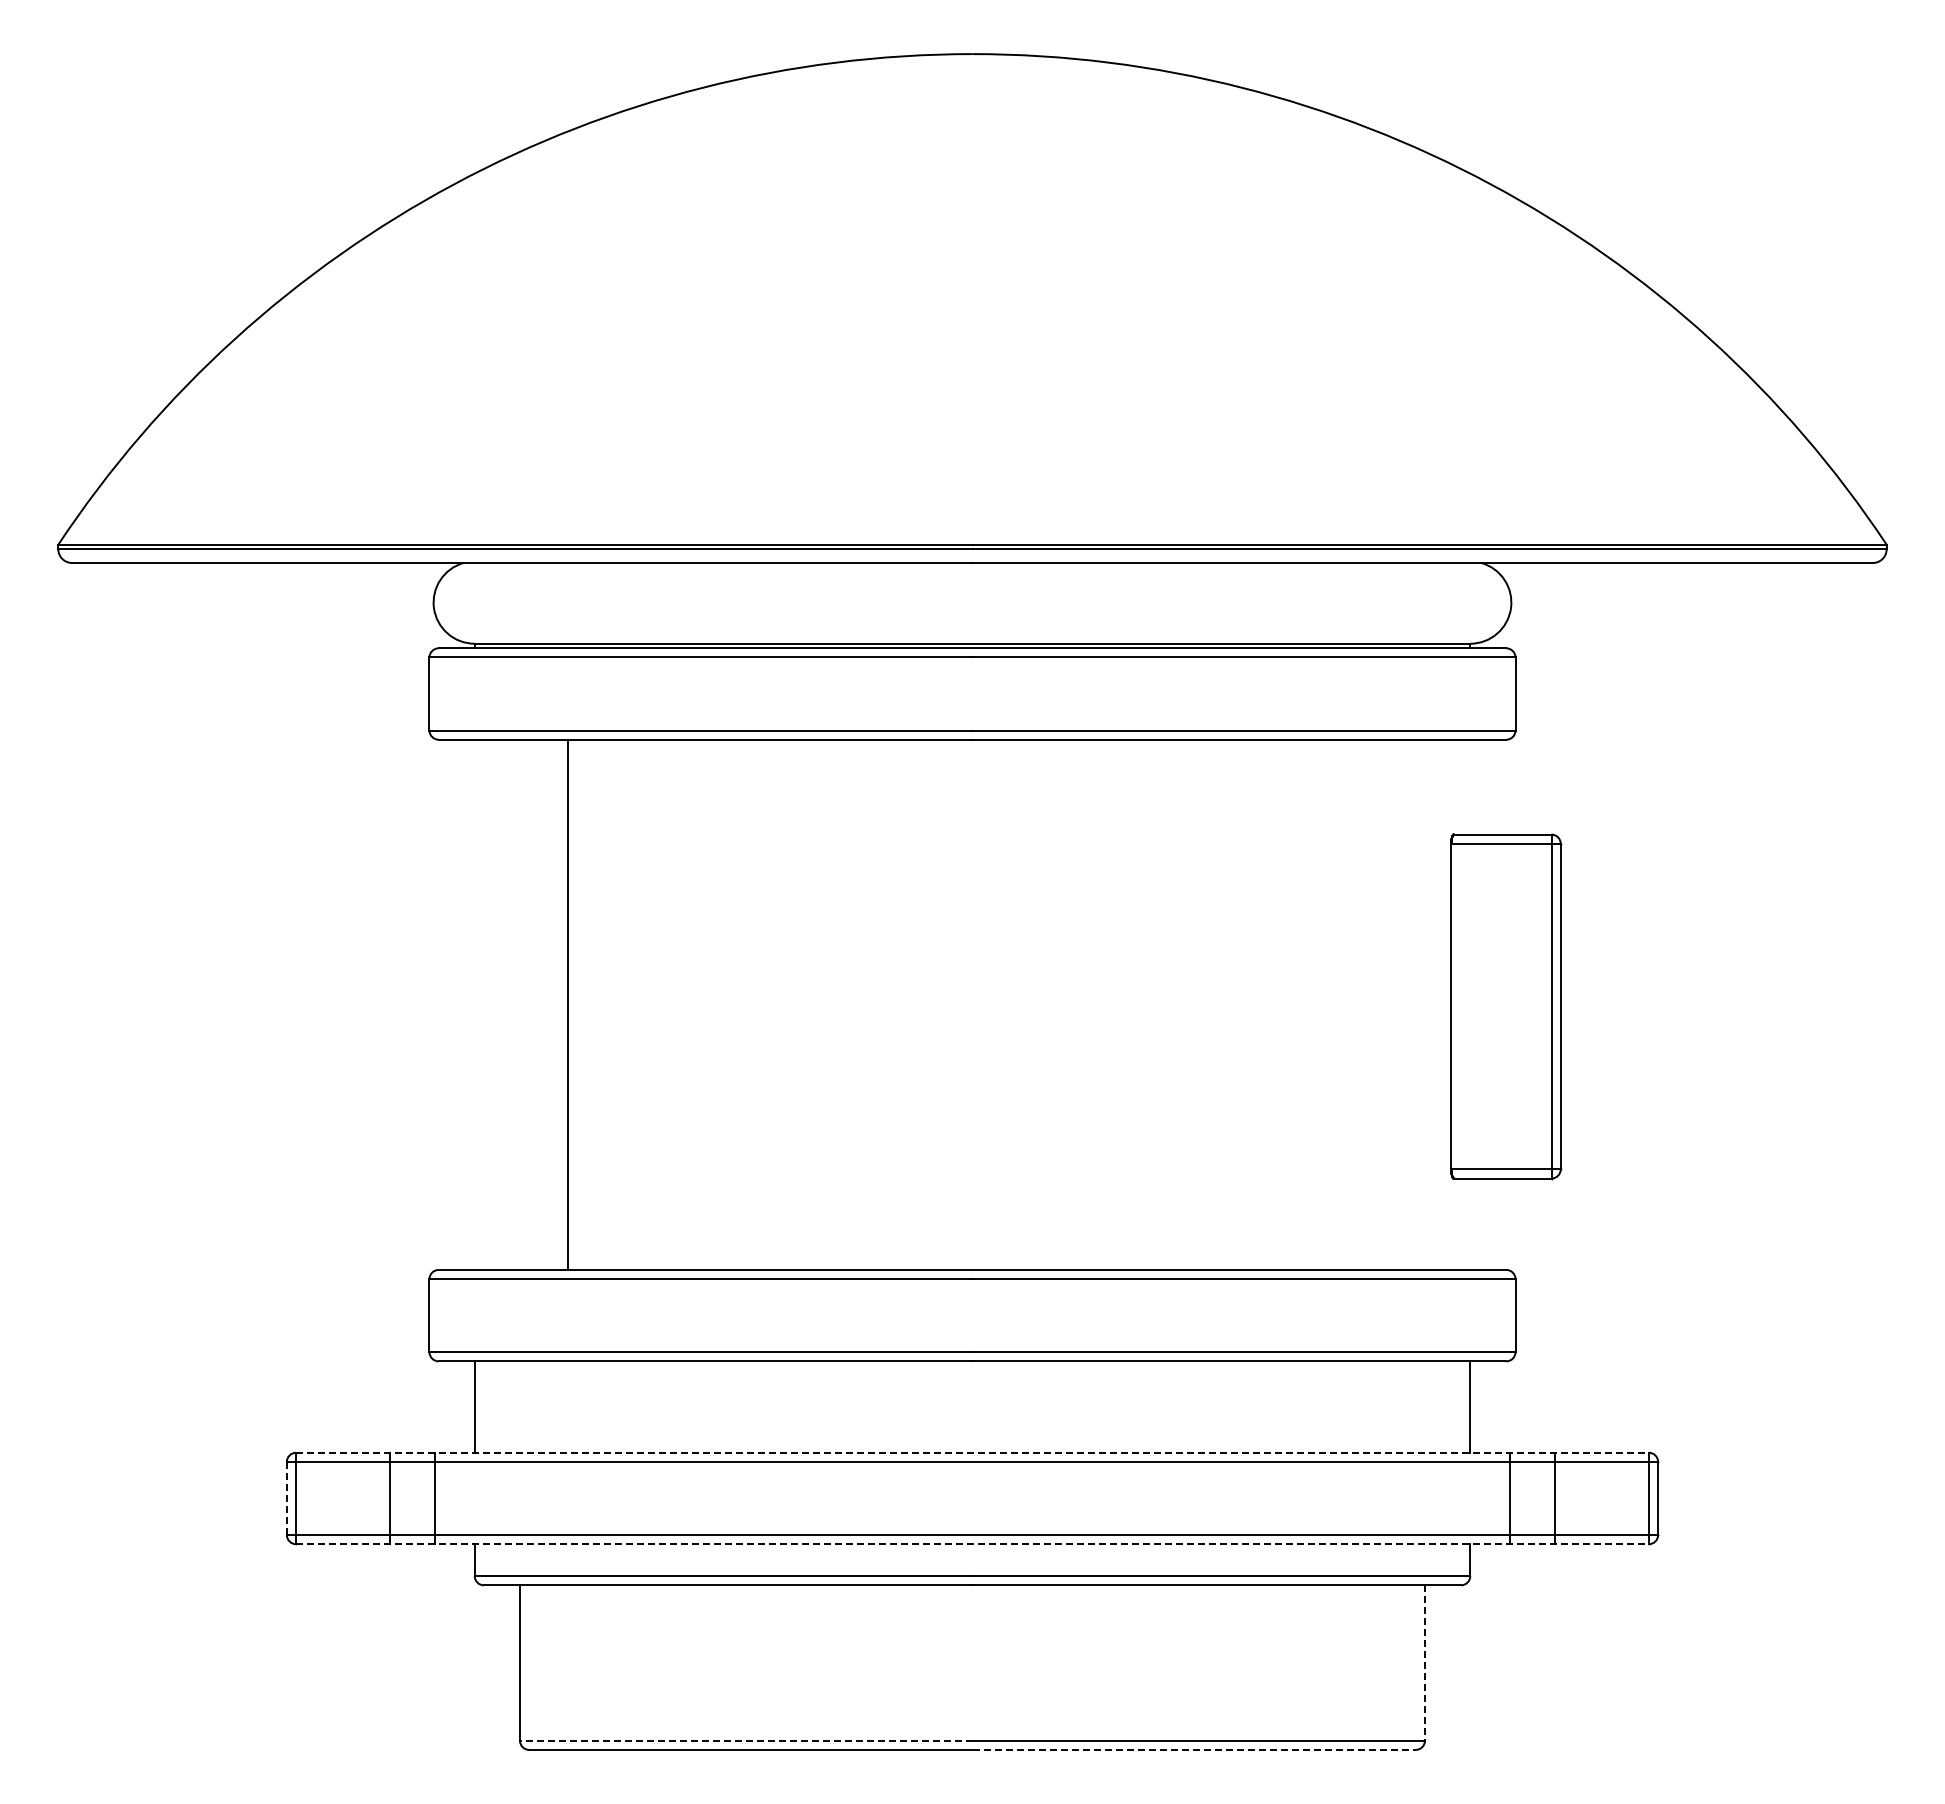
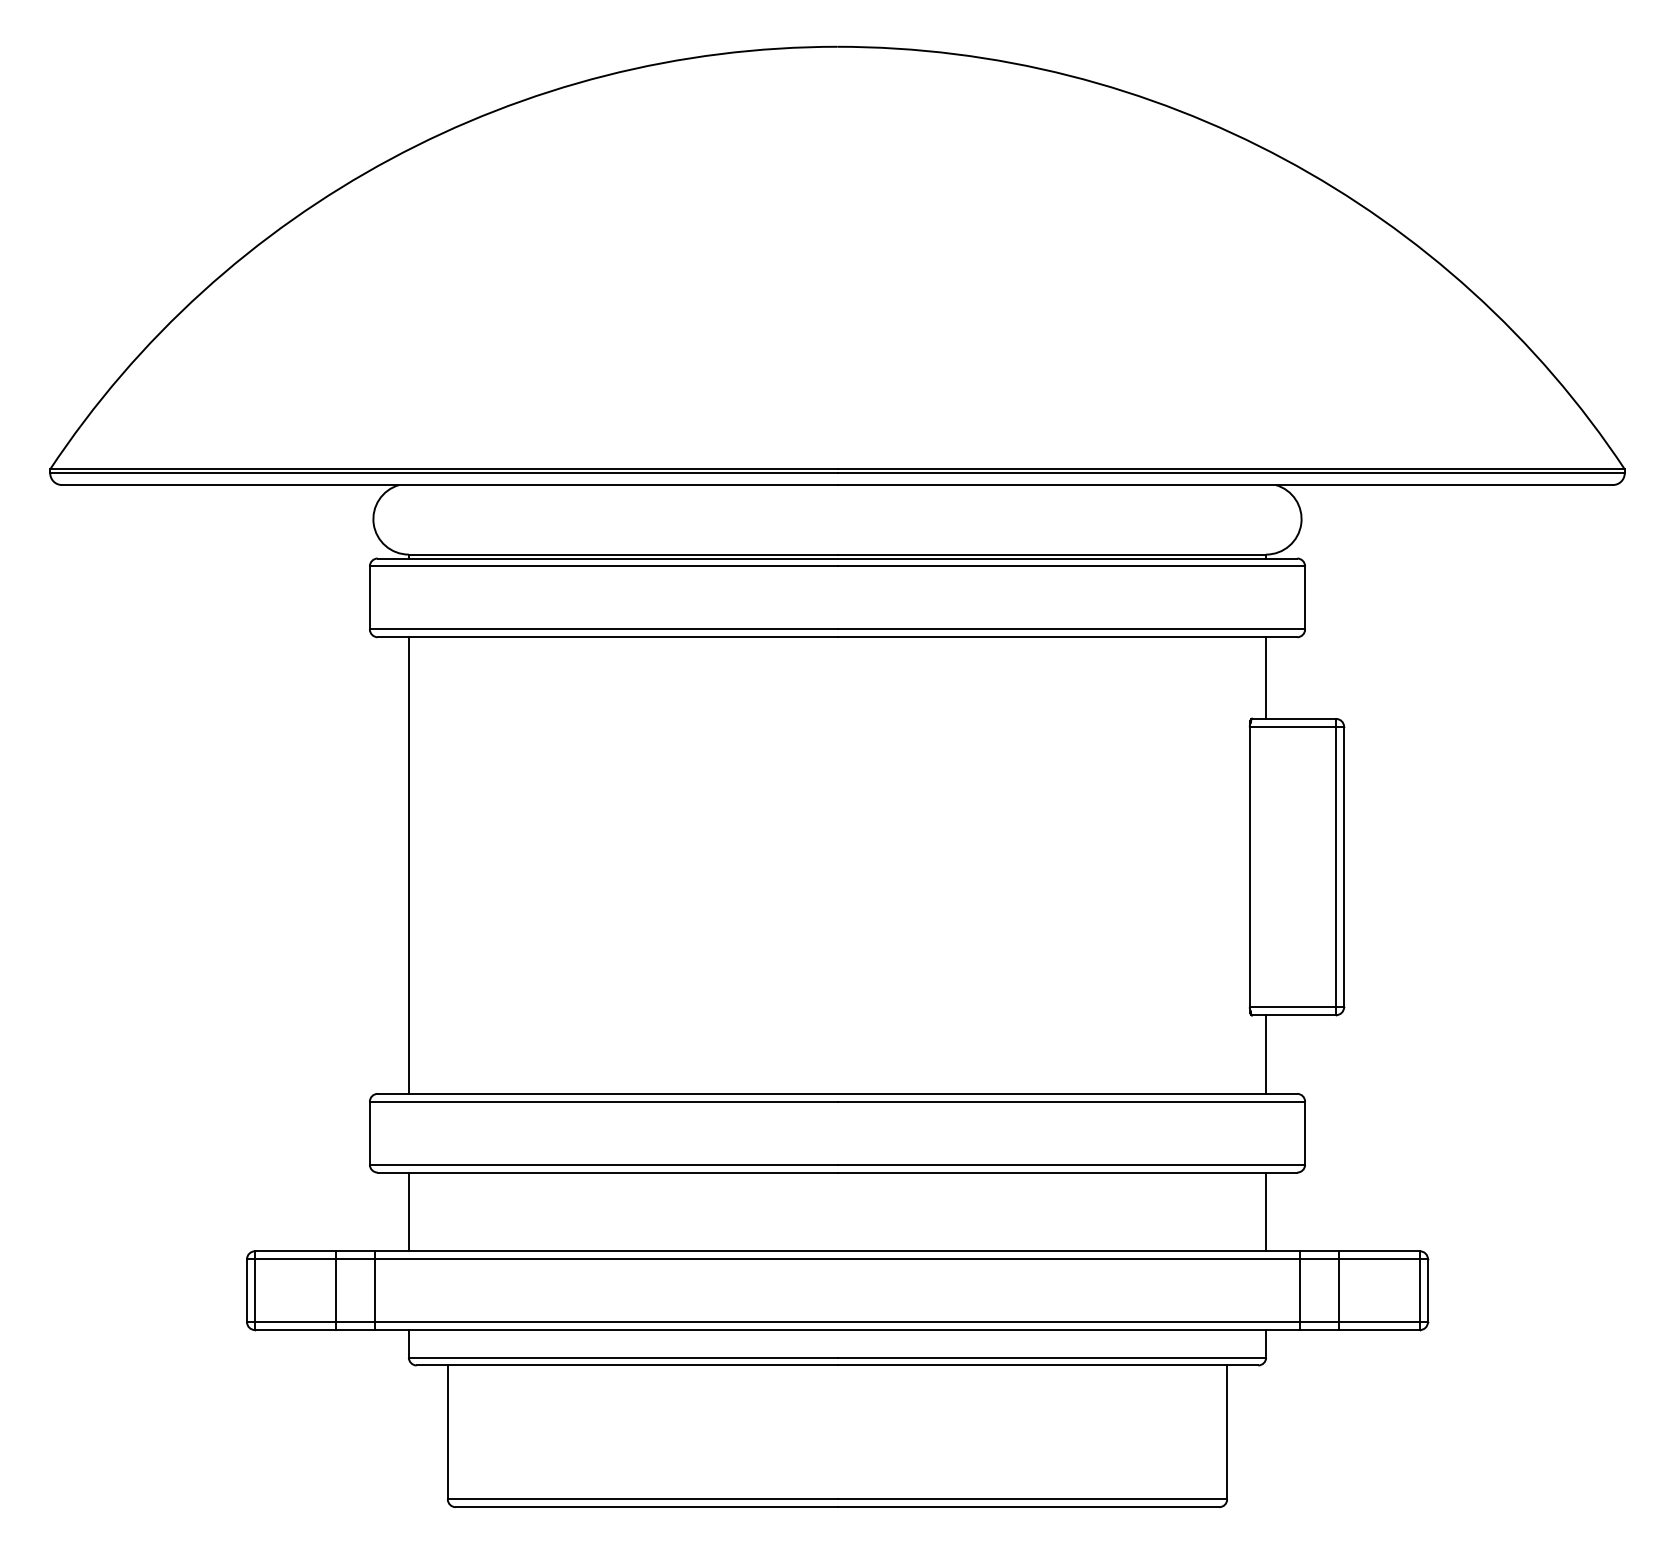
line: (1470, 786) -> (1266, 677), added
line: (567, 1004) -> (408, 865), moved
line: (1470, 1223) -> (1266, 1053), added
line: (972, 1452) -> (837, 1251), dashed -> solid
line: (286, 1498) -> (246, 1290), dashed -> solid
line: (972, 1544) -> (837, 1330), dashed -> solid
line: (1425, 1663) -> (1227, 1432), dashed -> solid
line: (745, 1740) -> (642, 1499), dashed -> solid
line: (1194, 1749) -> (1028, 1506), dashed -> solid

